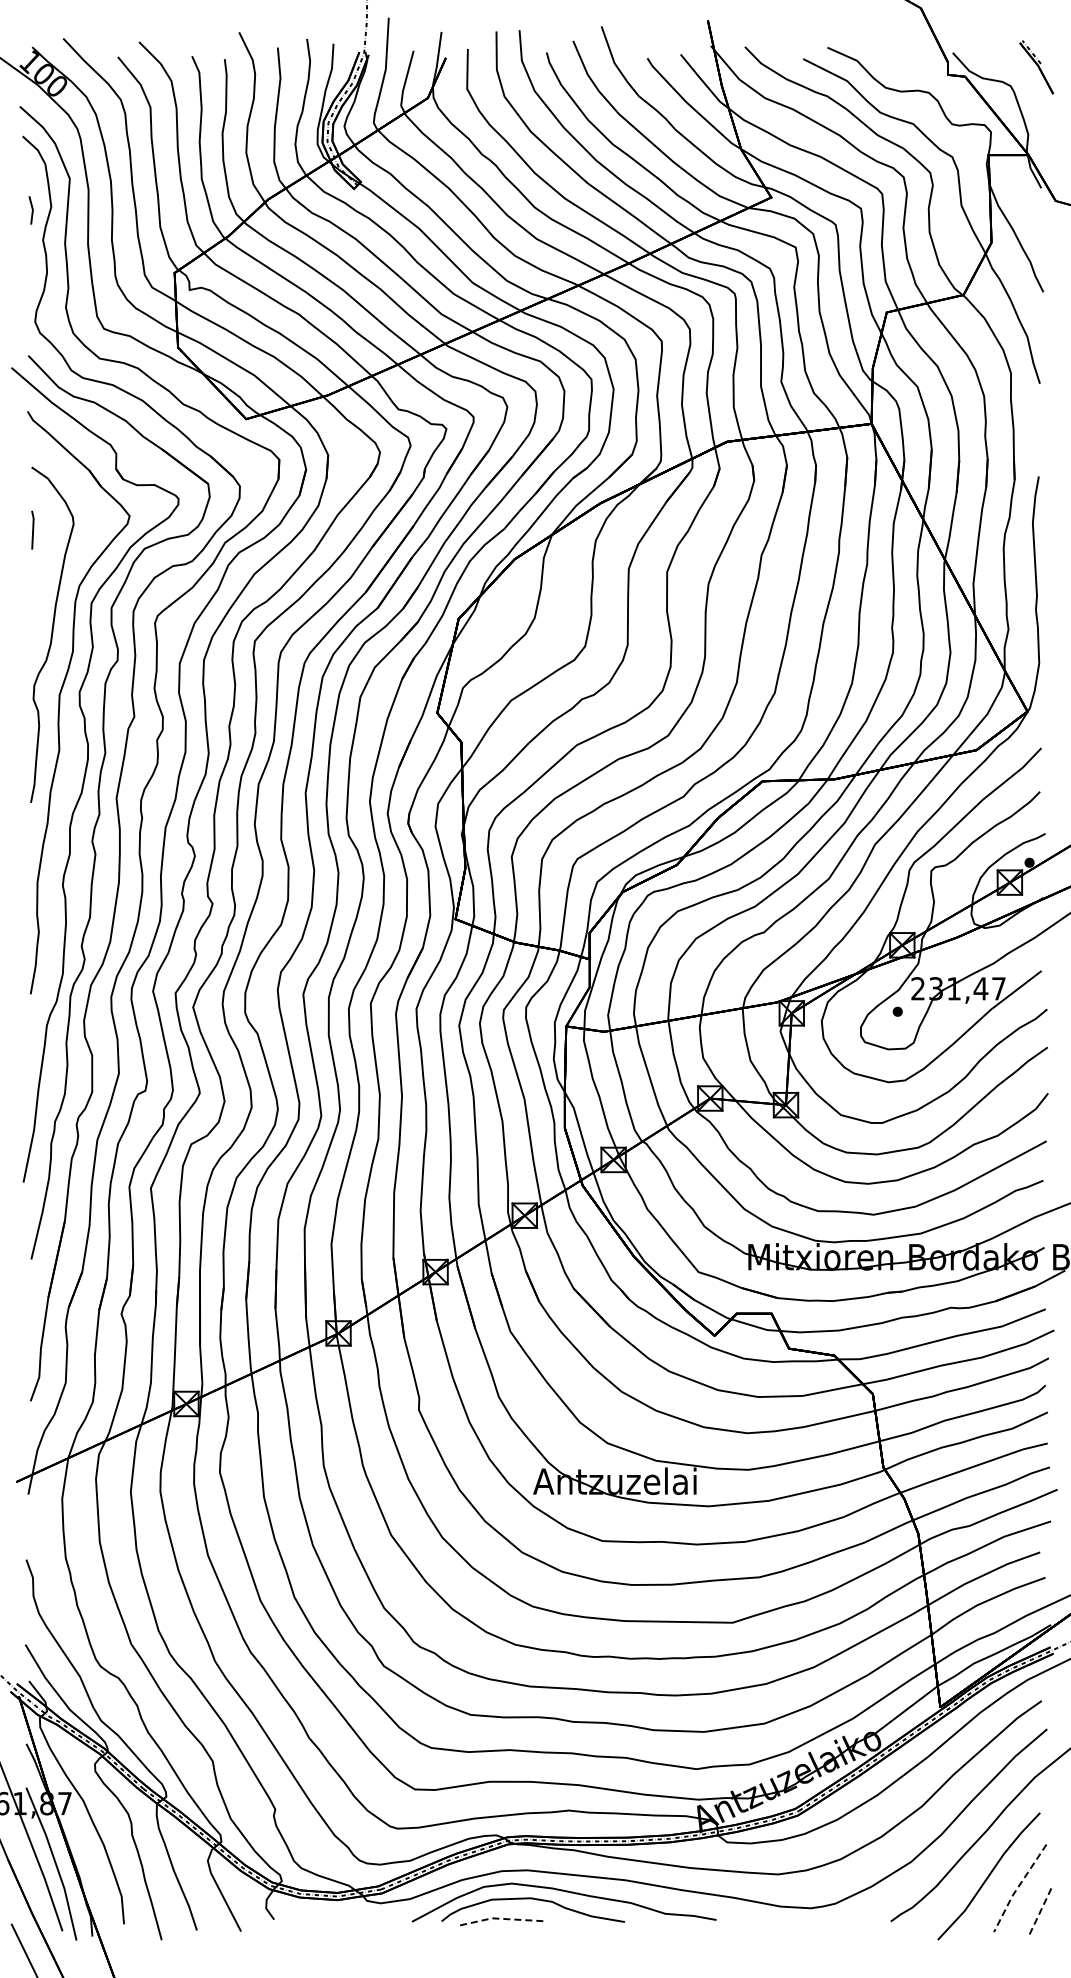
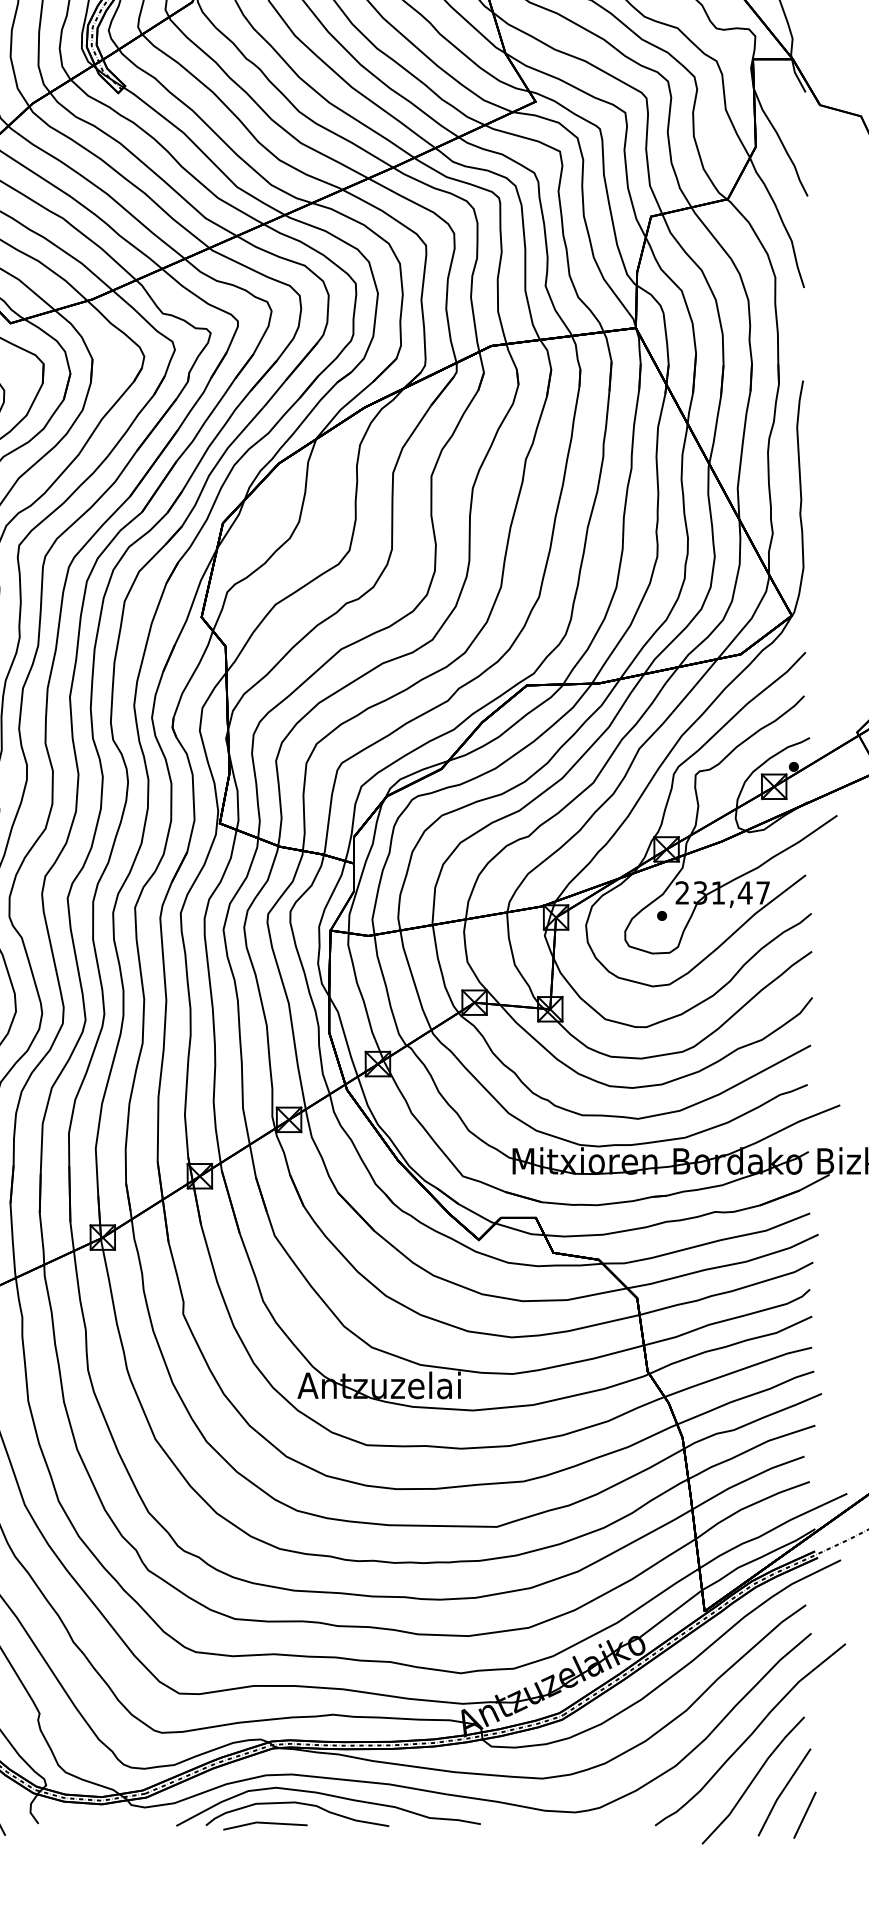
line: (1018, 1887) -> (782, 1791), dashed -> solid
line: (1040, 1911) -> (804, 1815), dashed -> solid
line: (500, 1918) -> (264, 1822), dashed -> solid

